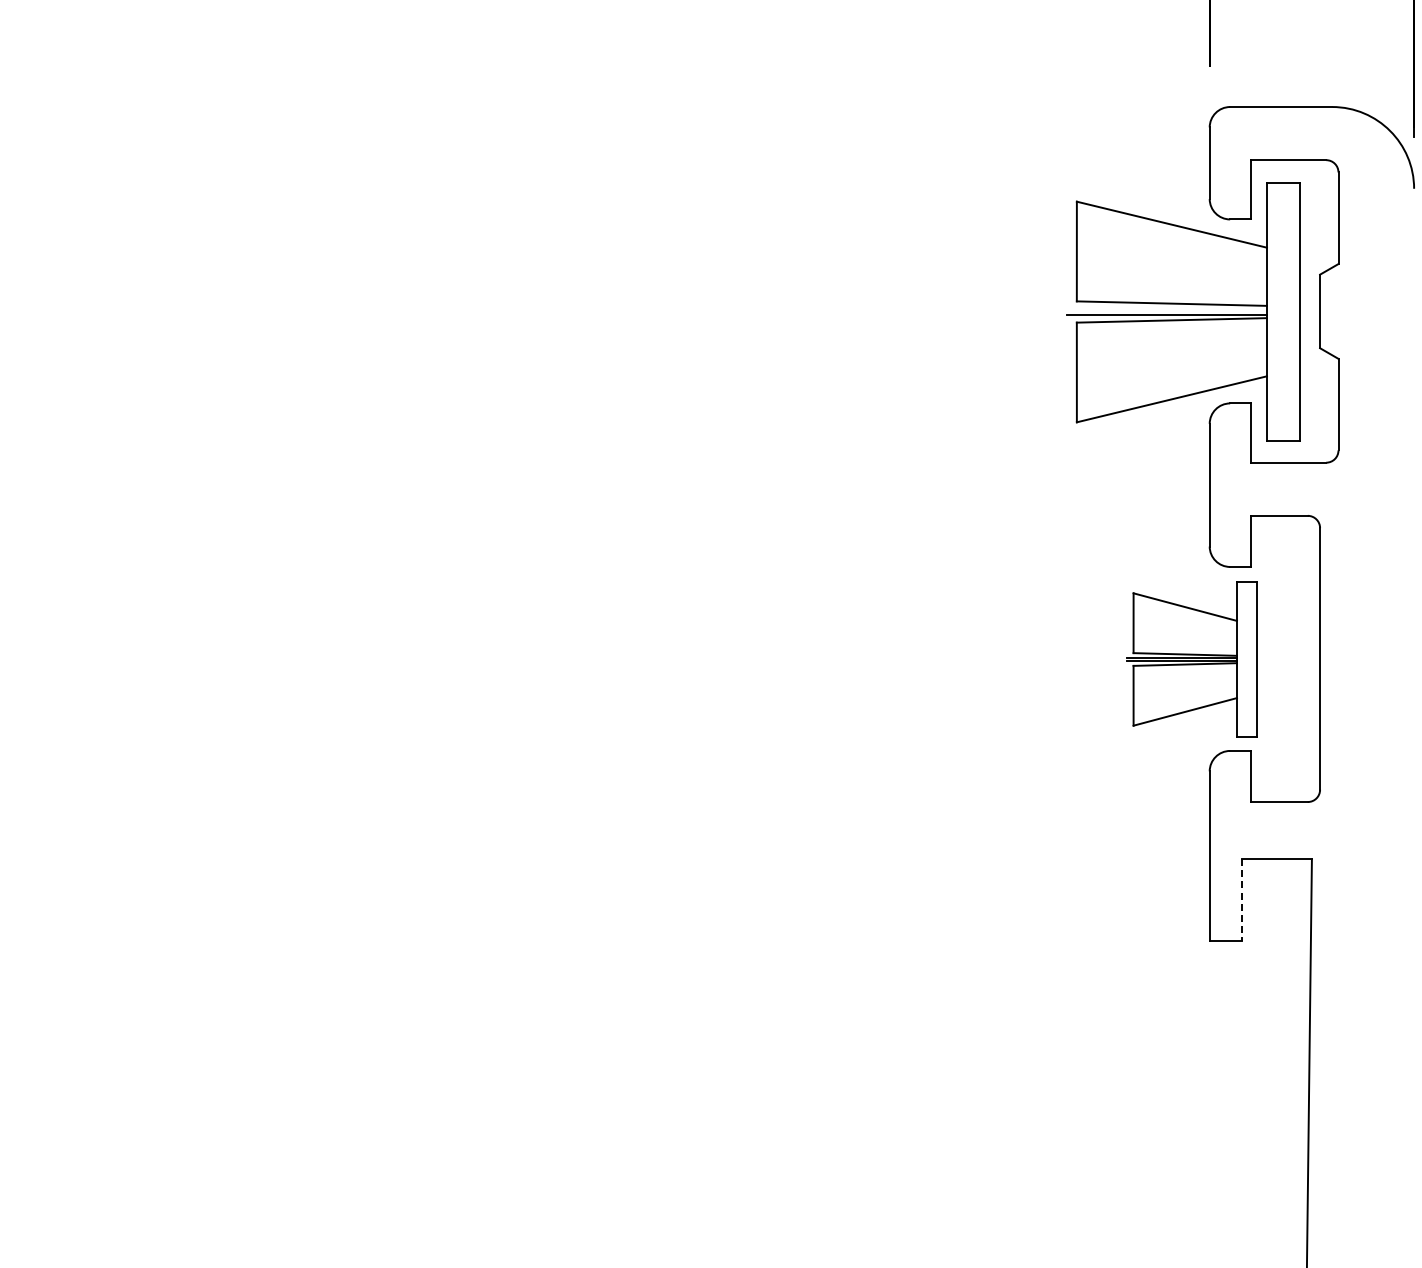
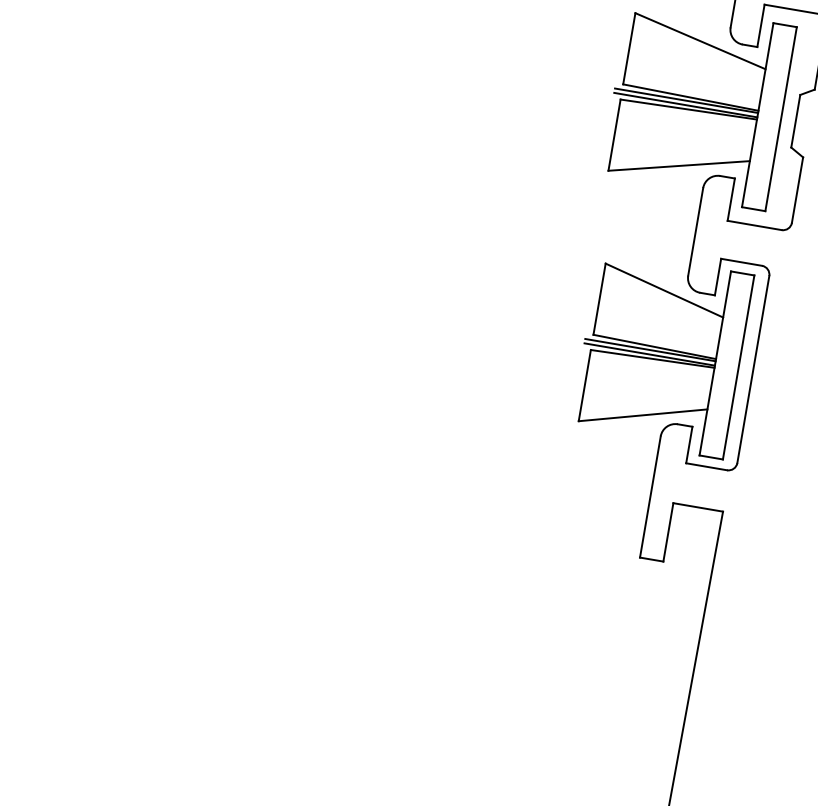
line: (1166, 308) -> (686, 100), added
part: (1191, 659) -> (661, 354), size x1.67
line: (1242, 900) -> (668, 532), dashed -> solid

